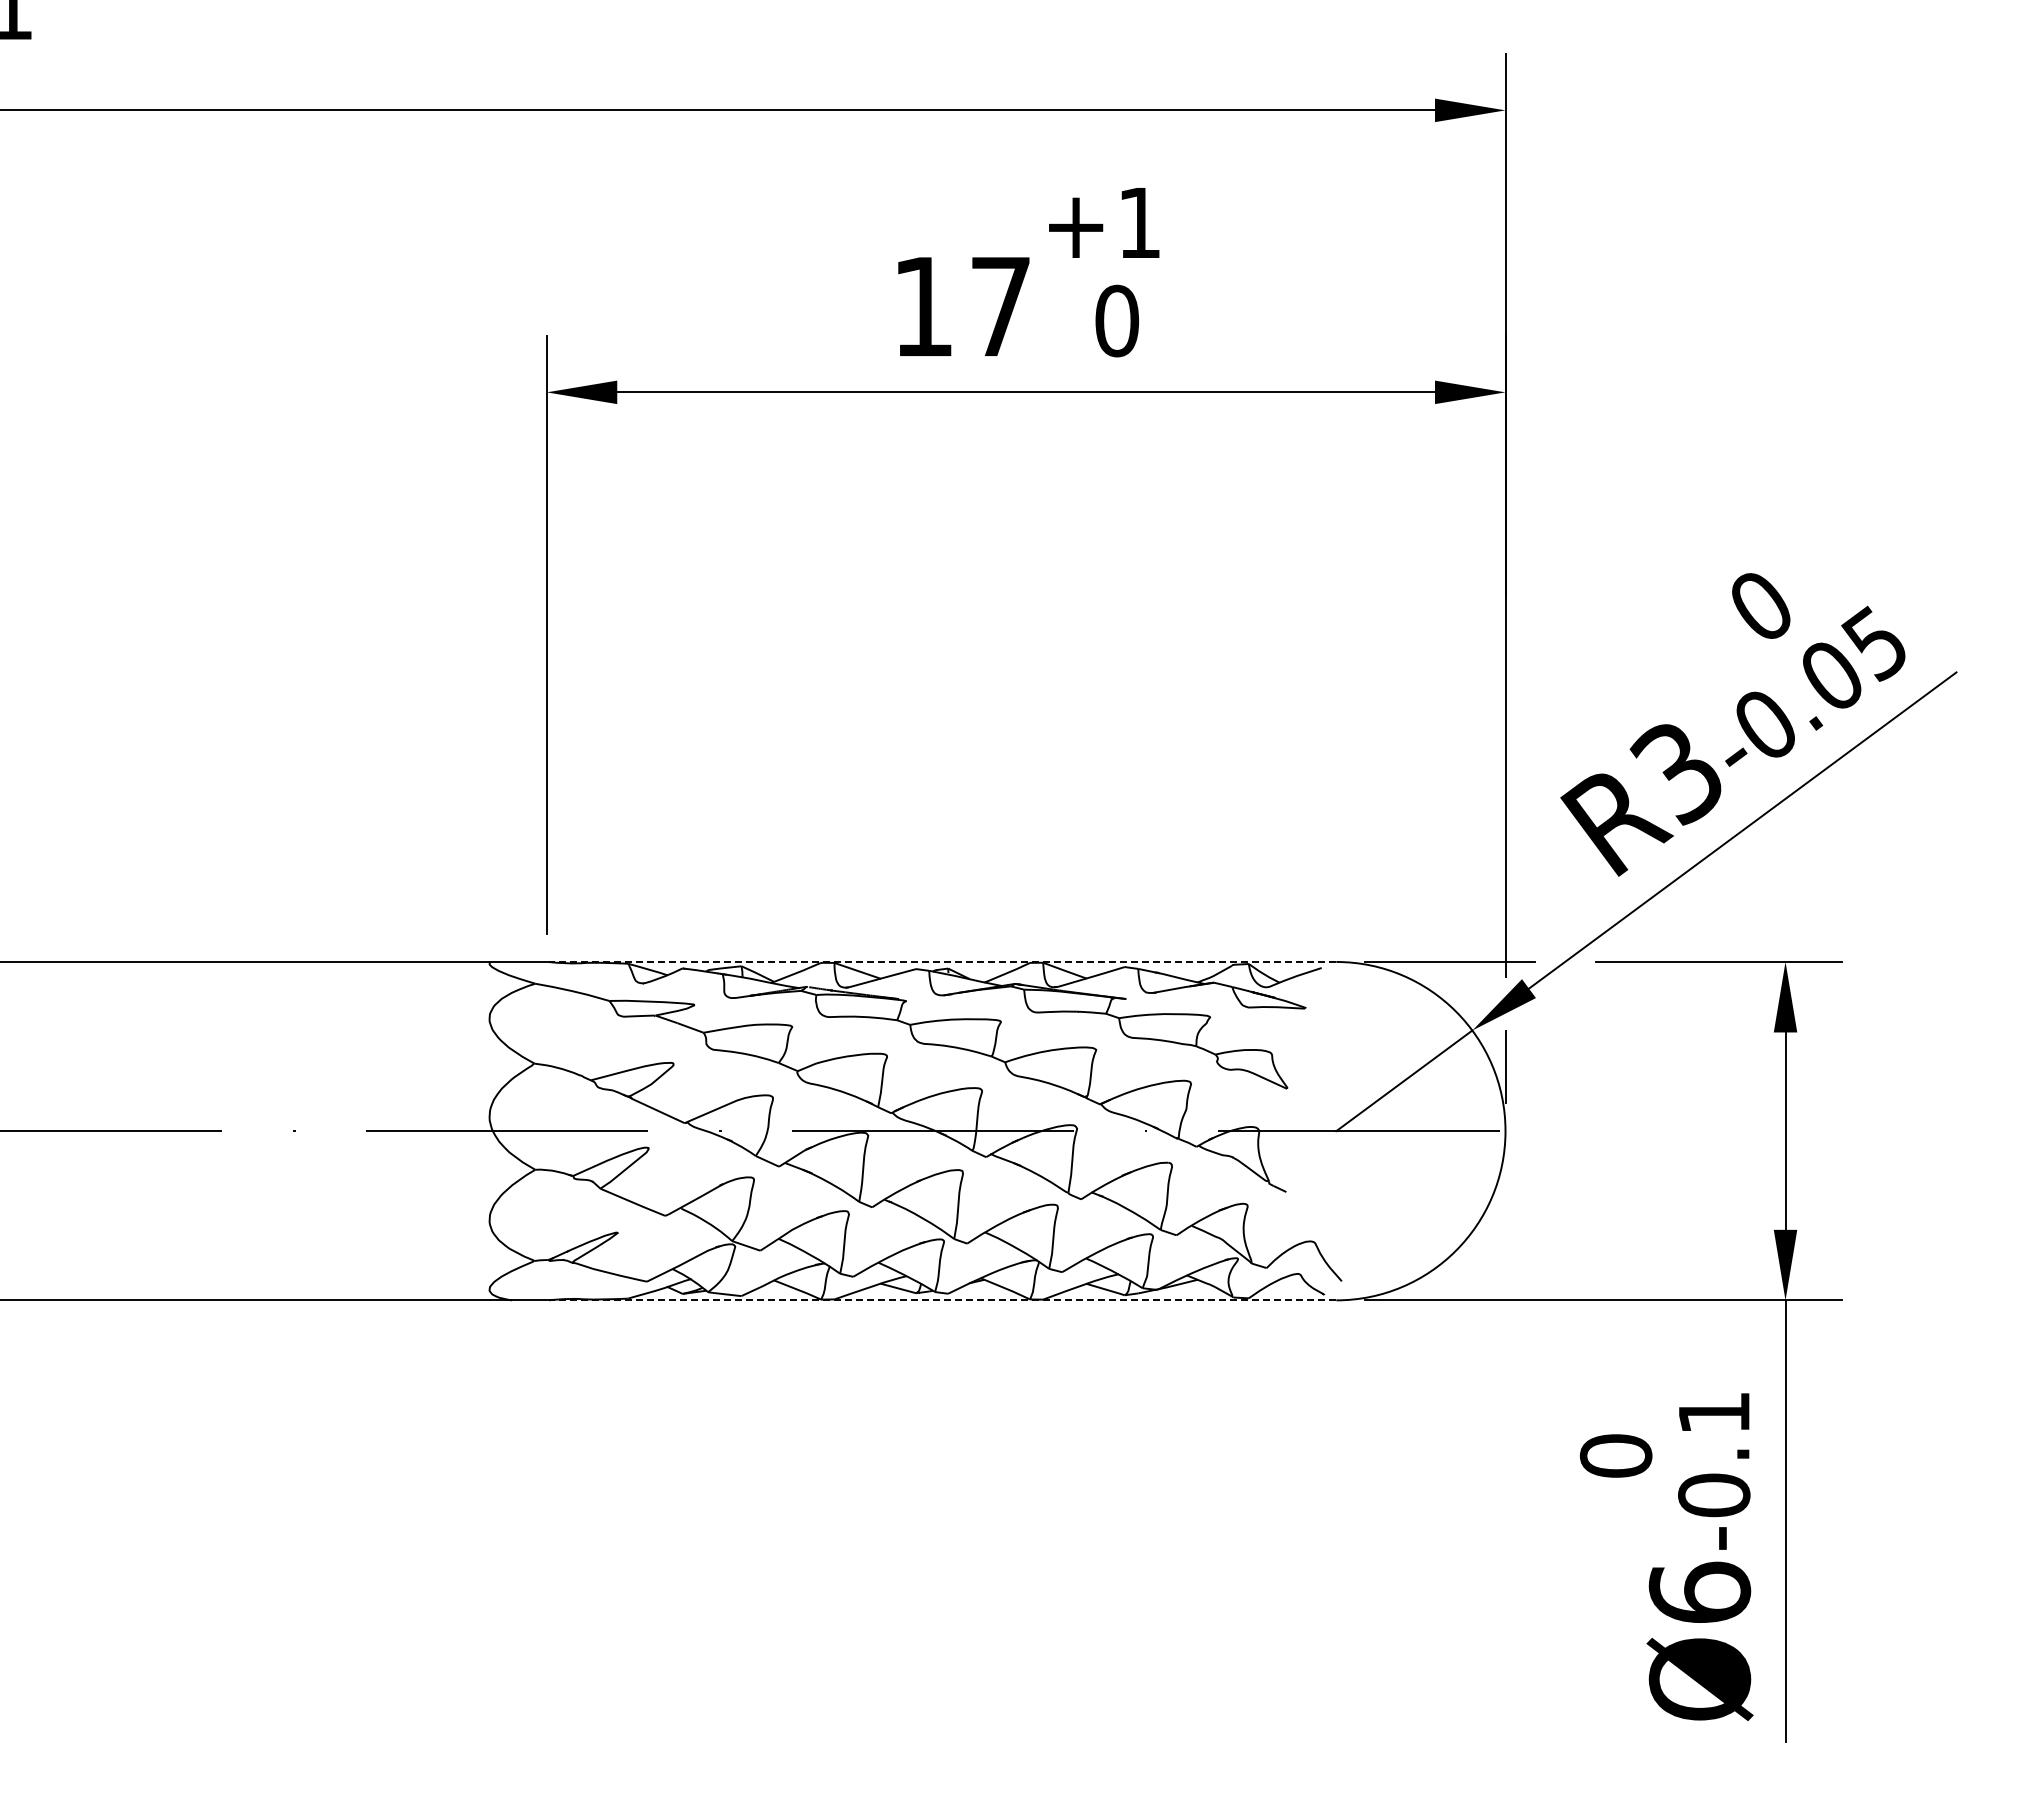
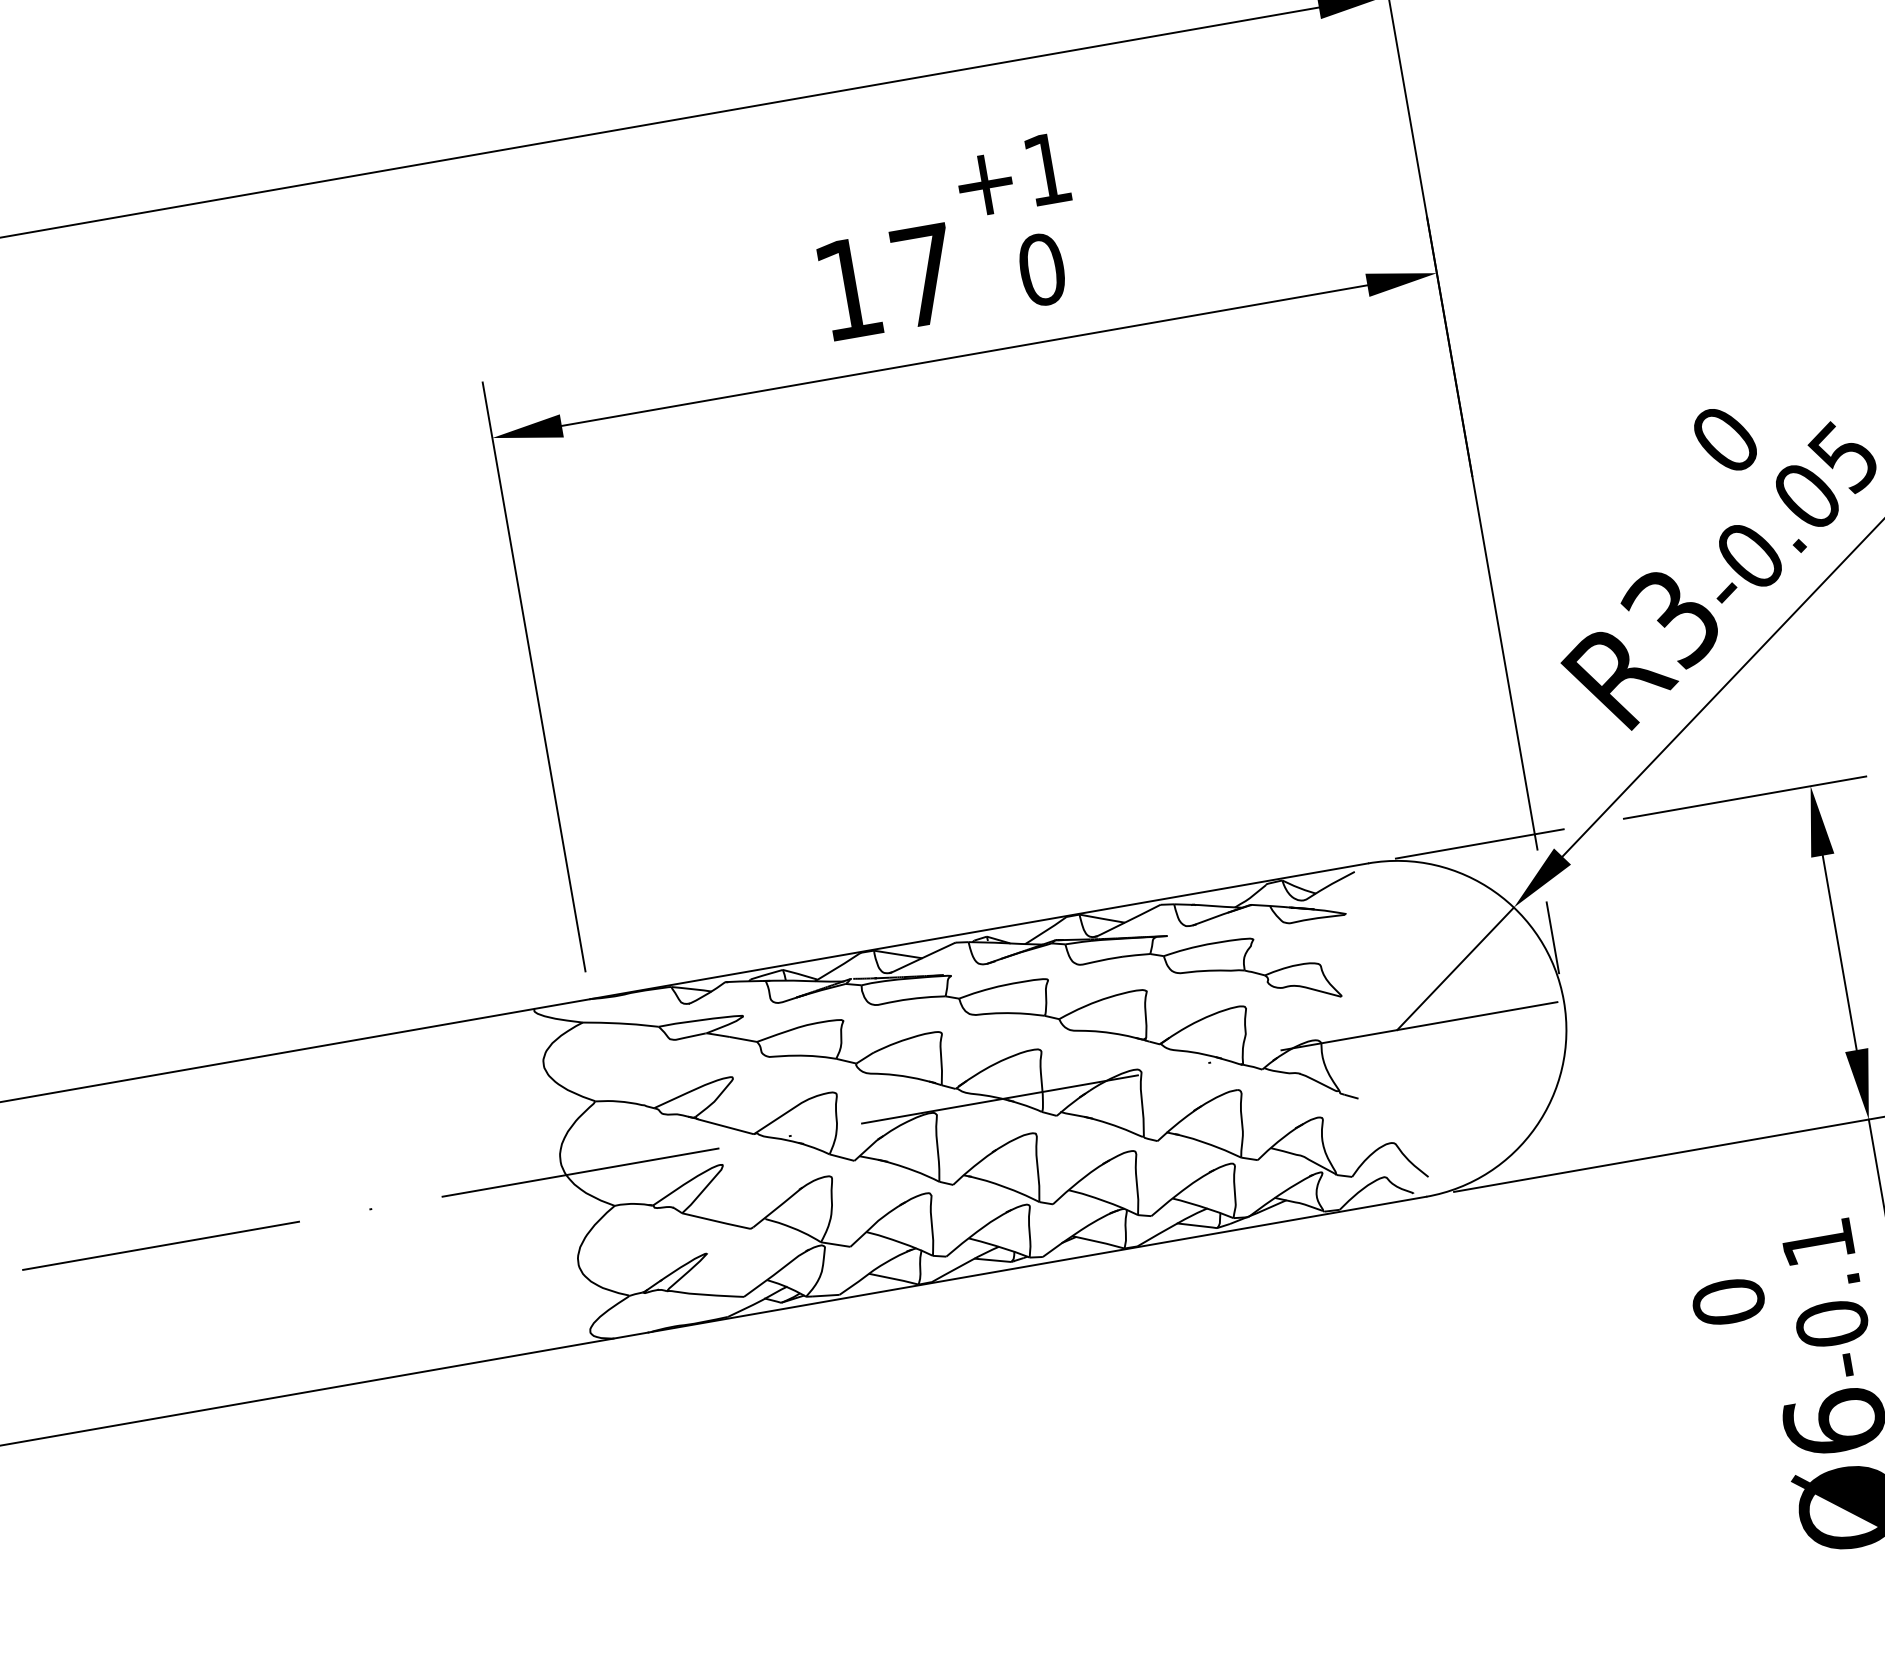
line: (941, 961) -> (979, 930), dashed -> solid
line: (941, 1300) -> (1037, 1264), dashed -> solid

